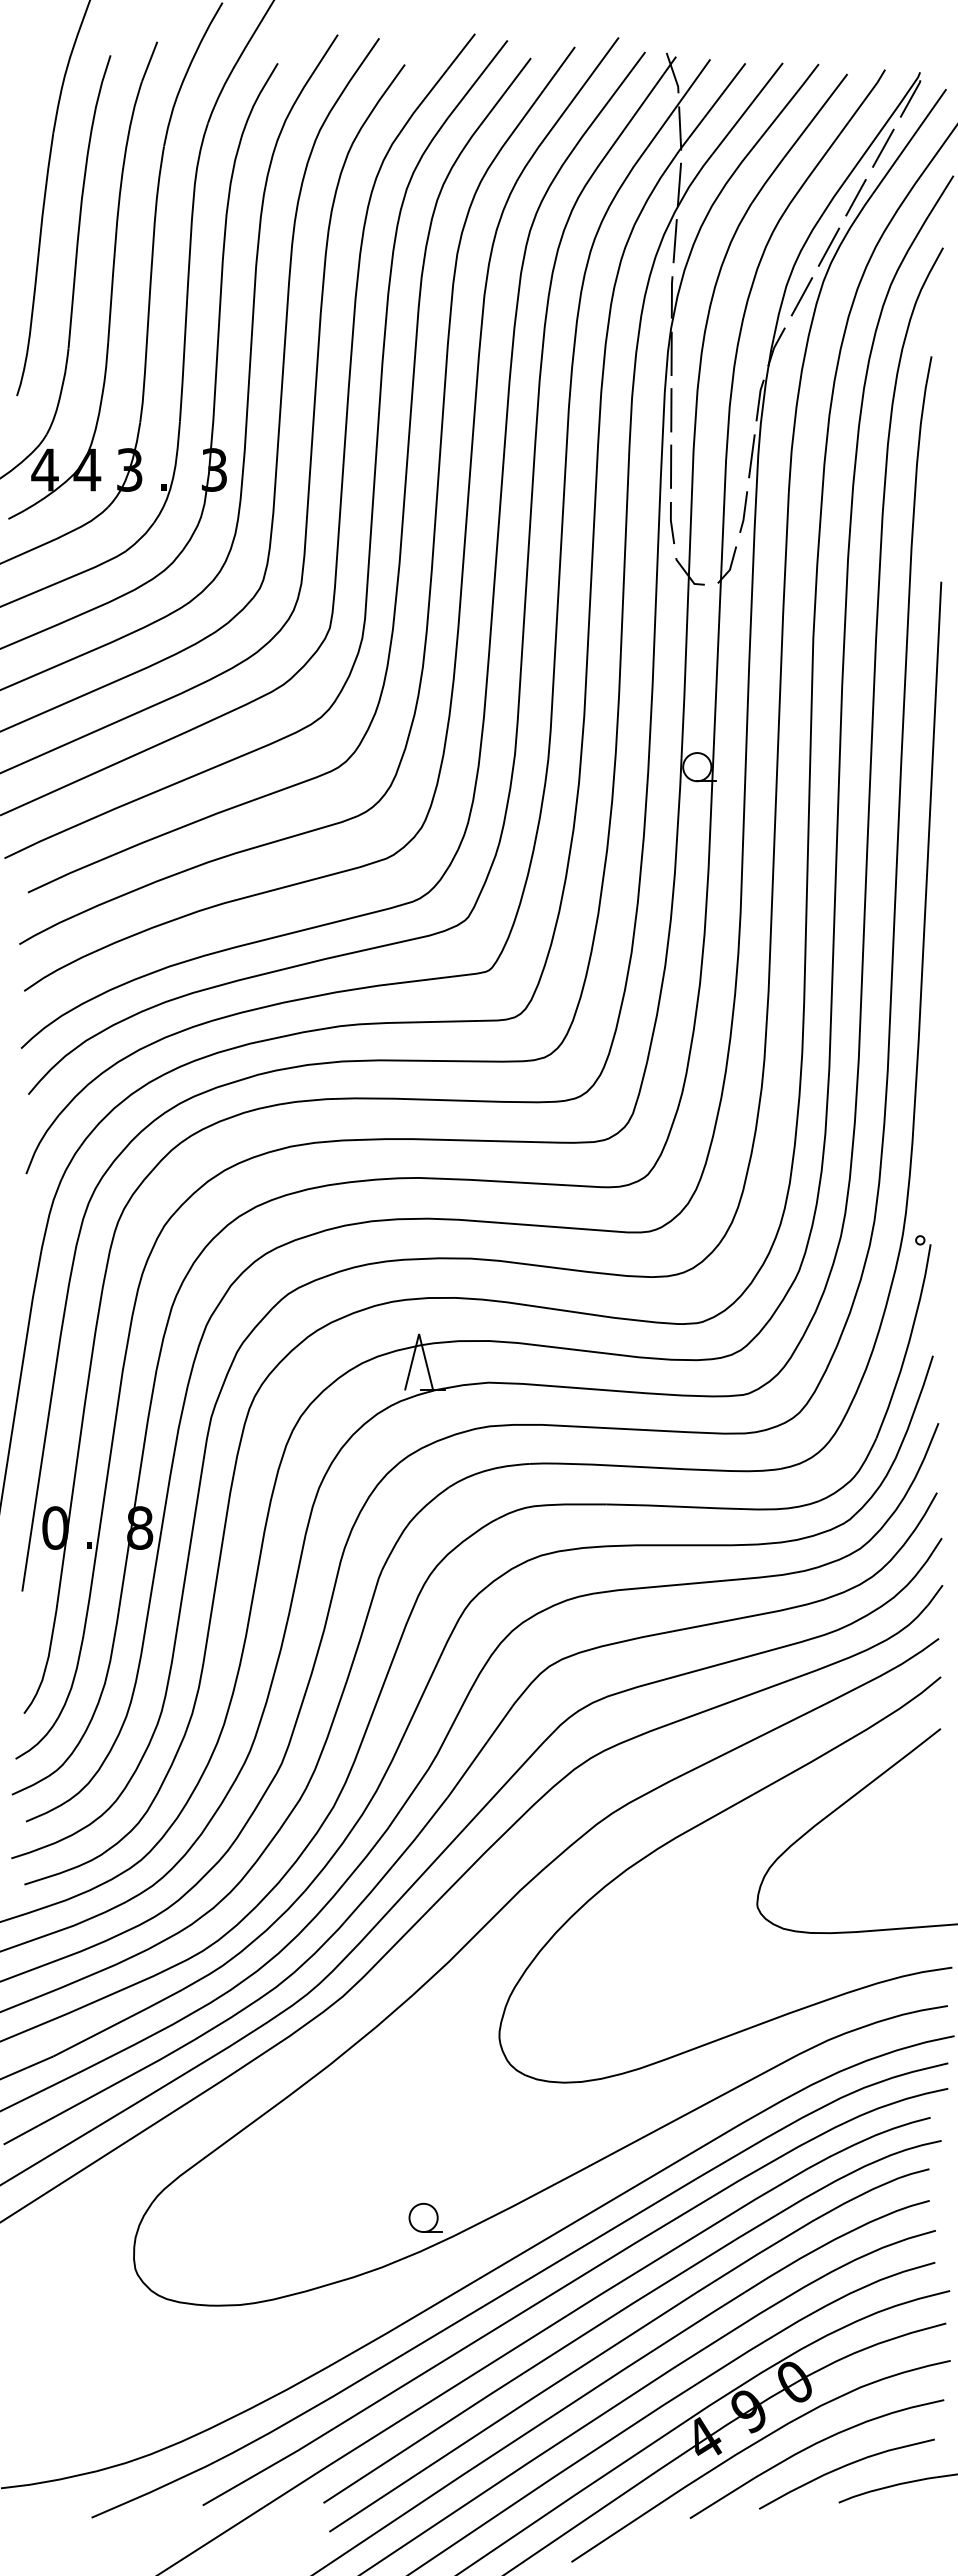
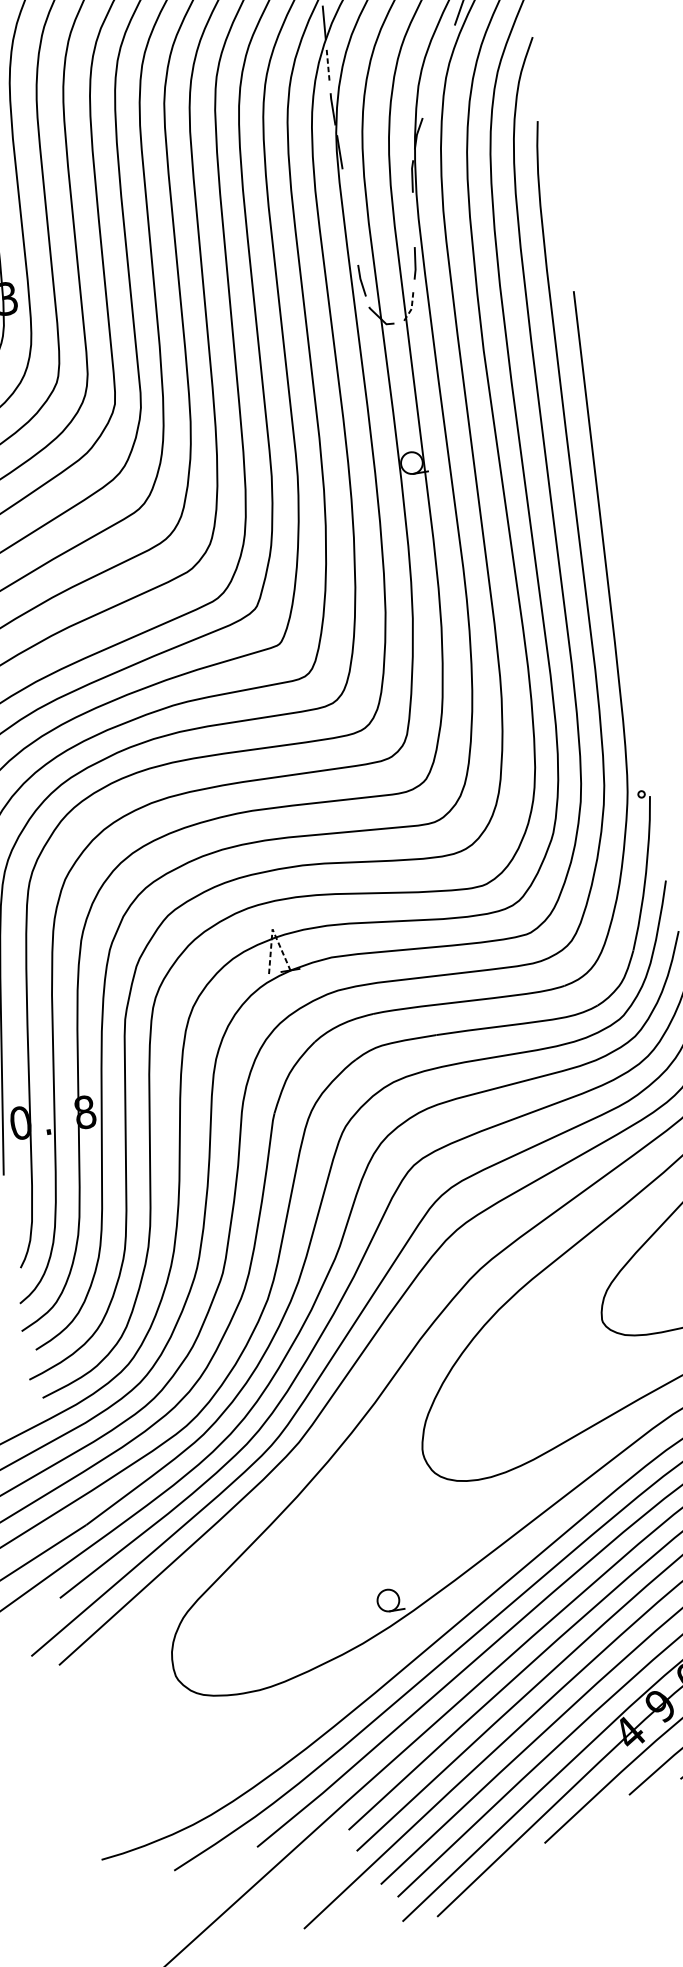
line: (675, 241) -> (328, 66), solid -> dashed
line: (828, 246) -> (445, 50), removed
line: (801, 296) -> (431, 92), removed
line: (671, 410) -> (346, 195), removed
line: (751, 456) -> (413, 220), removed
line: (671, 466) -> (354, 237), removed
line: (730, 567) -> (411, 307), solid -> dashed
line: (419, 1334) -> (272, 929), solid -> dashed

